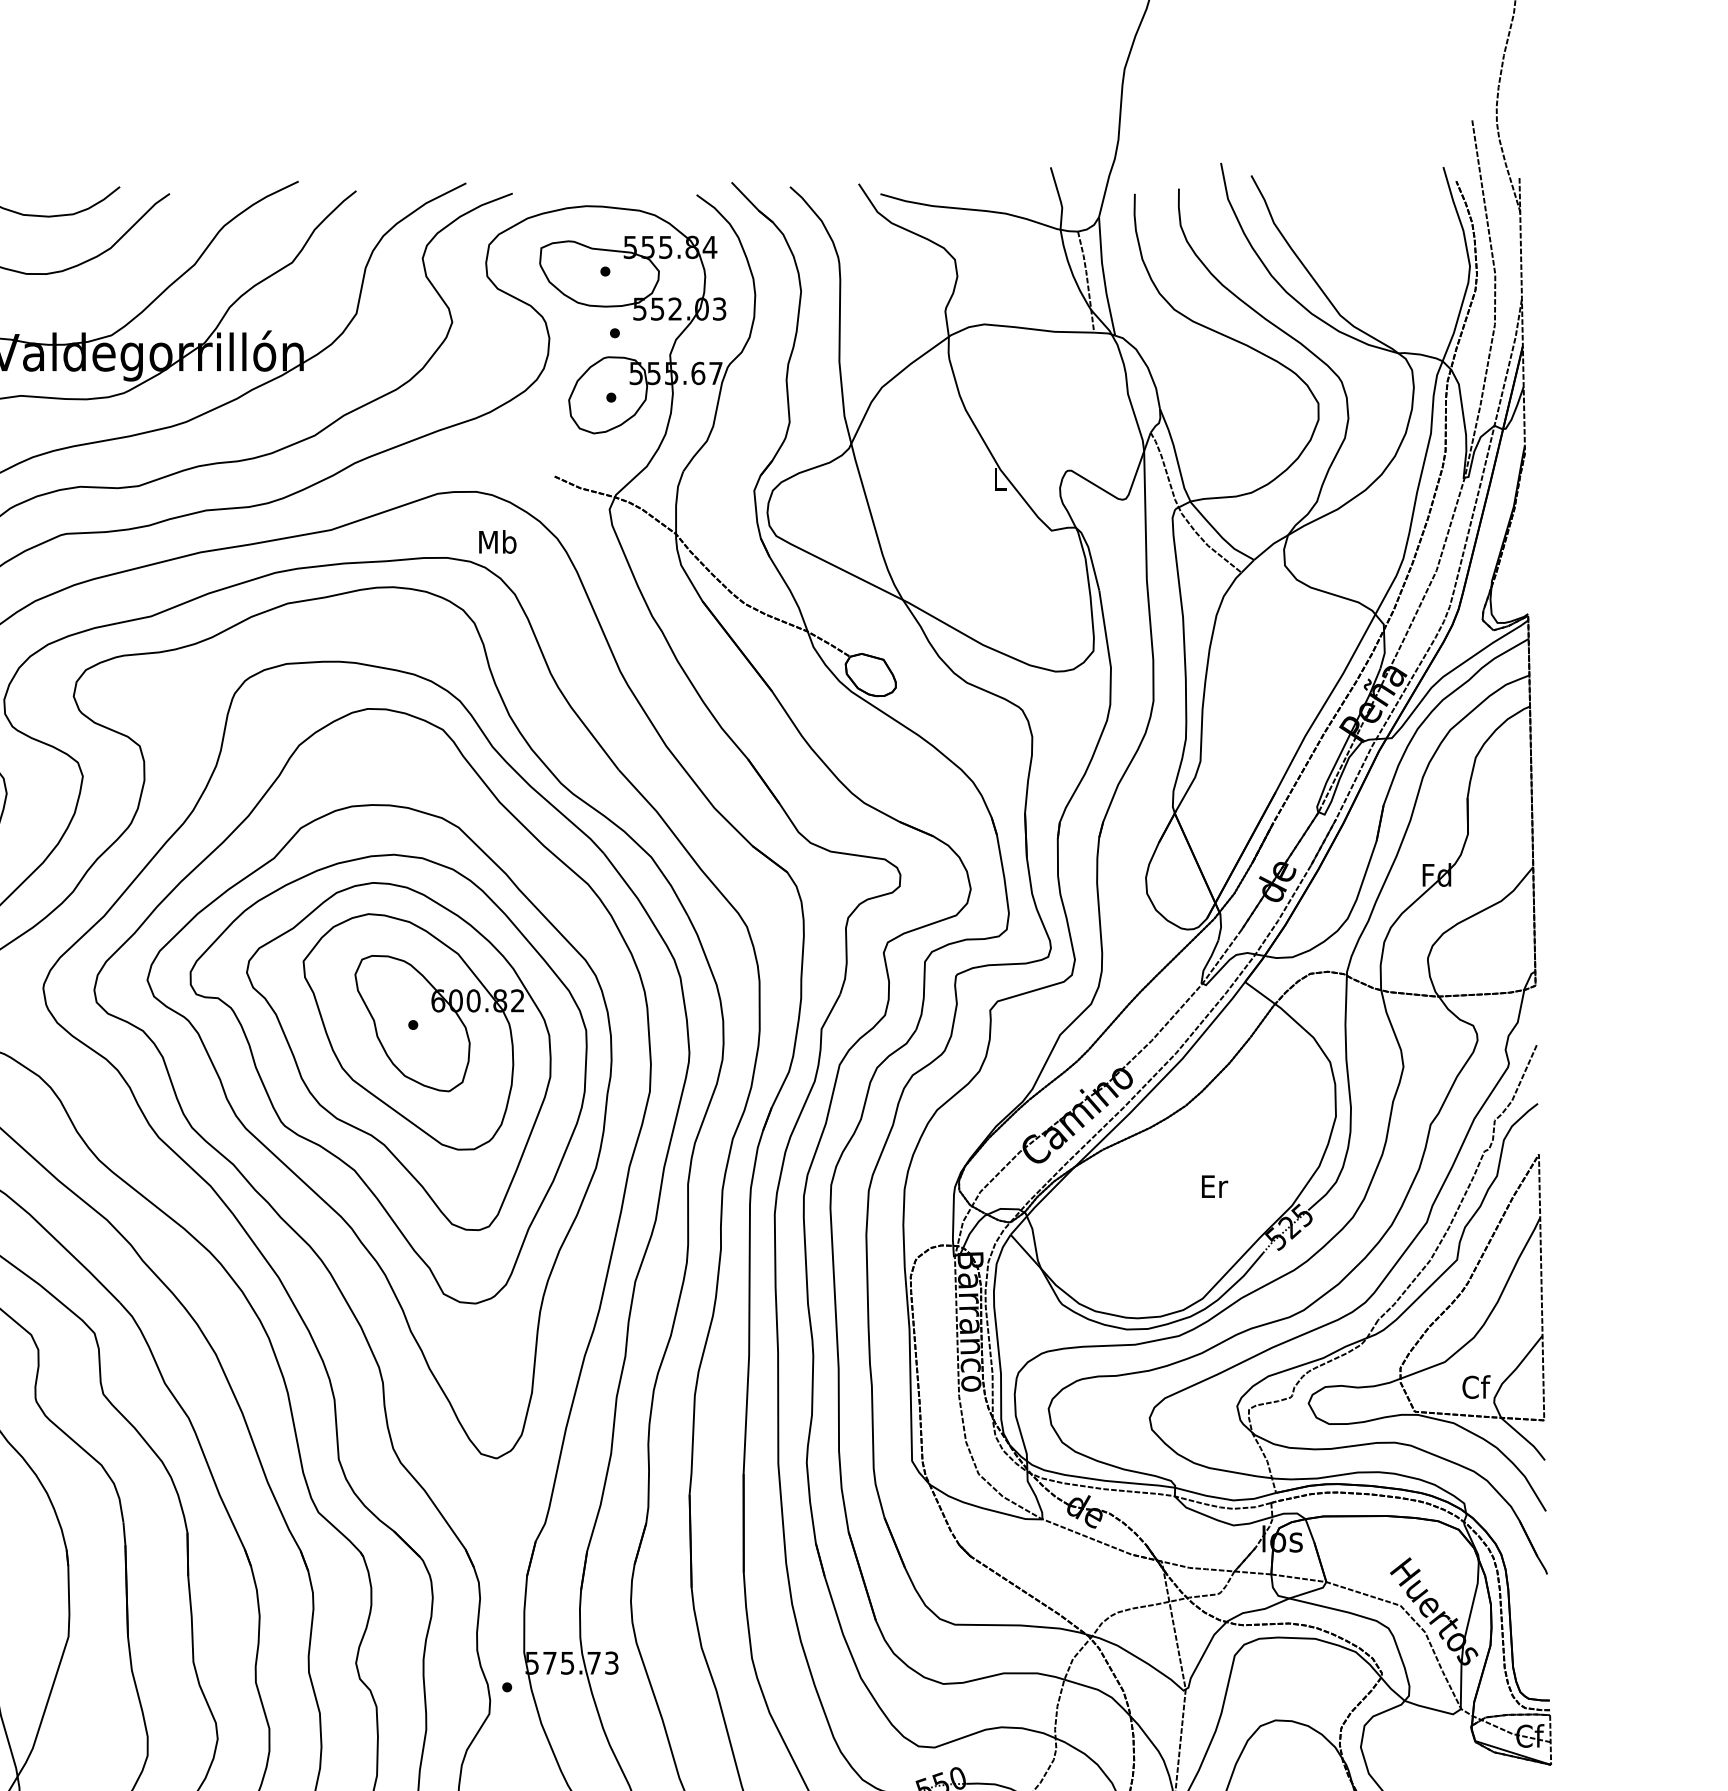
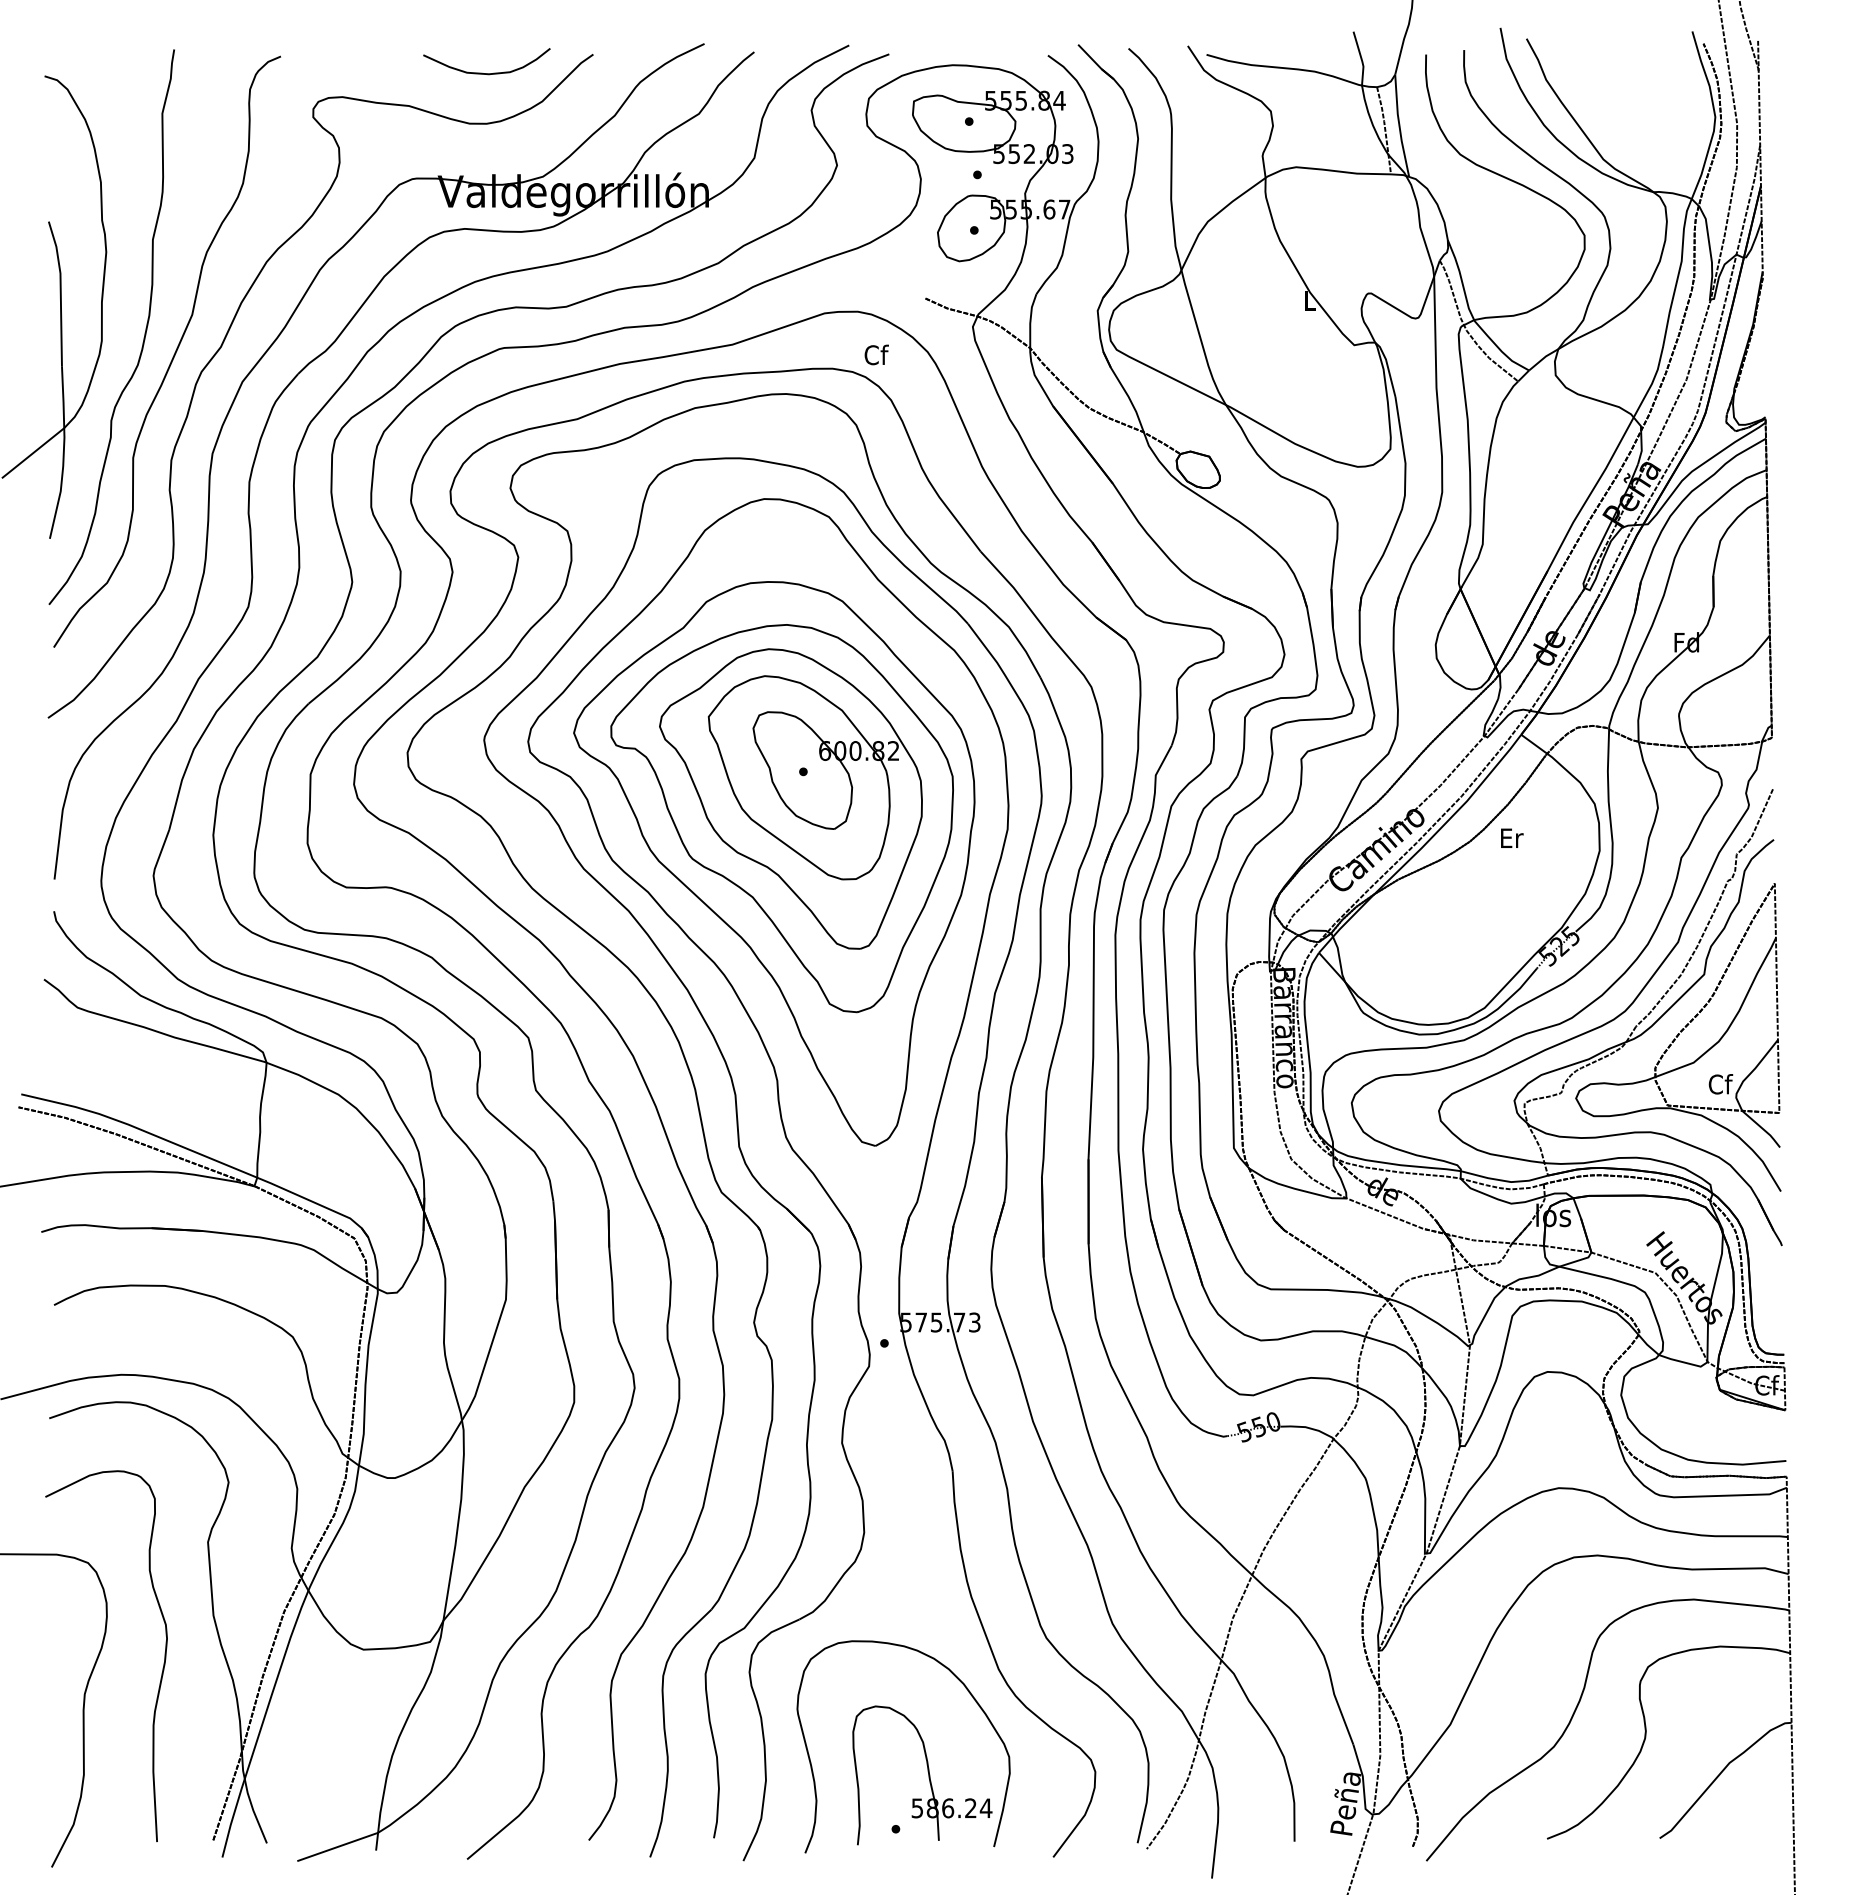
text: (497, 541) -> (876, 354), Mb -> Cf
text: (1215, 1185) -> (1512, 837), moved

